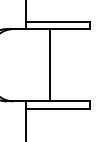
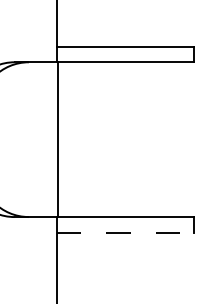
line: (50, 65) -> (58, 140), moved
line: (58, 108) -> (125, 232), solid -> dashed

